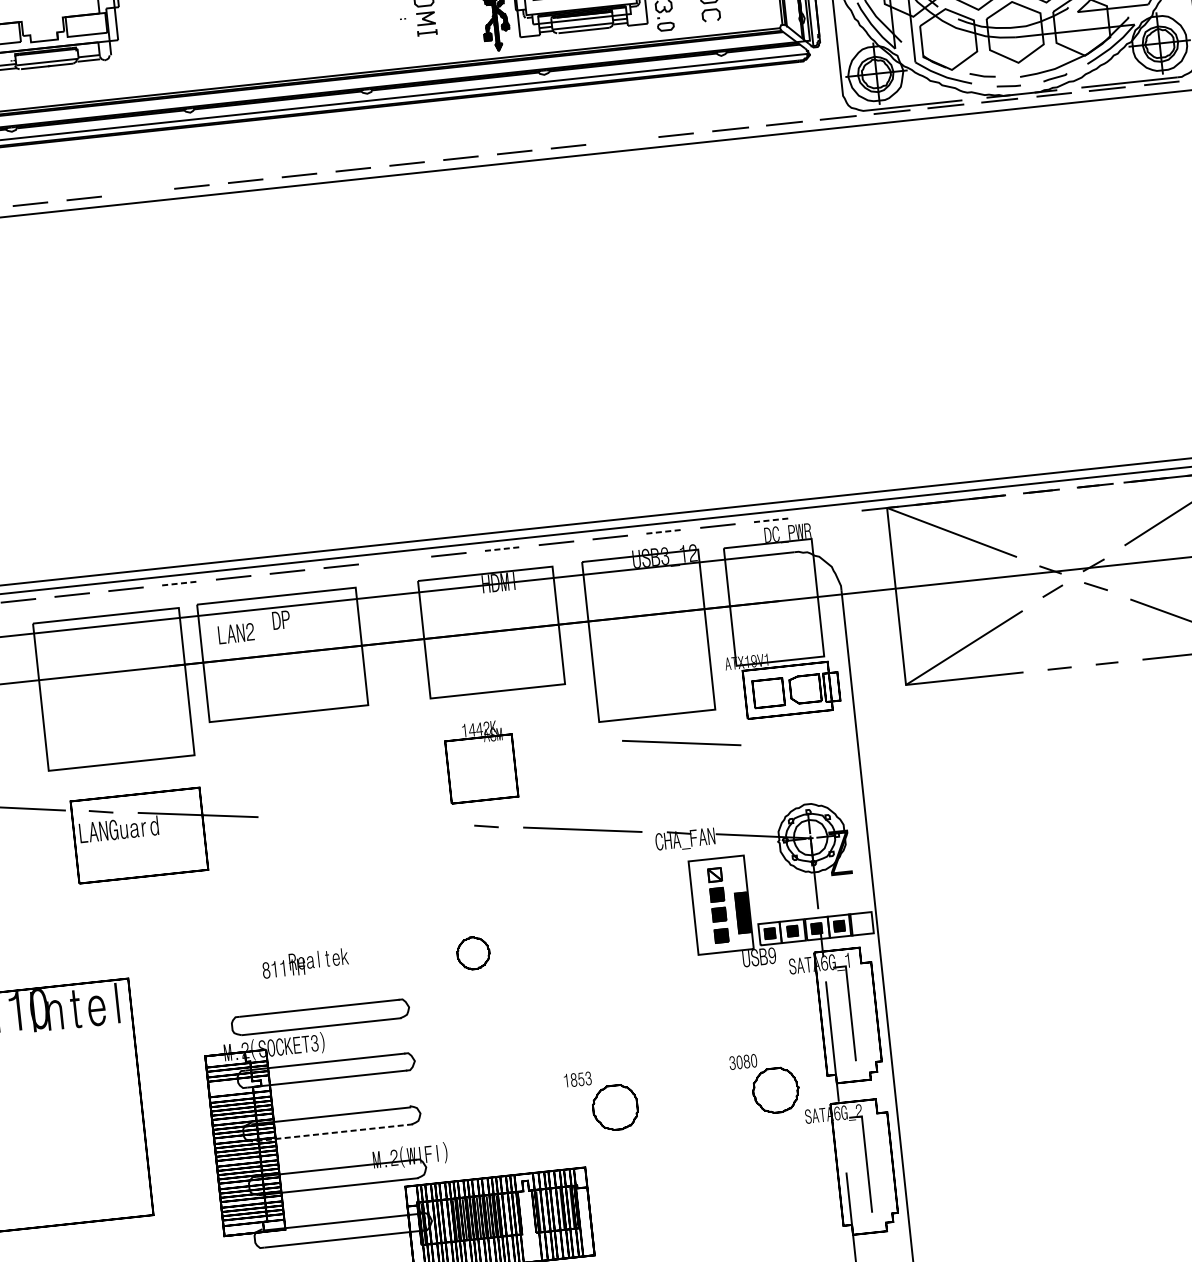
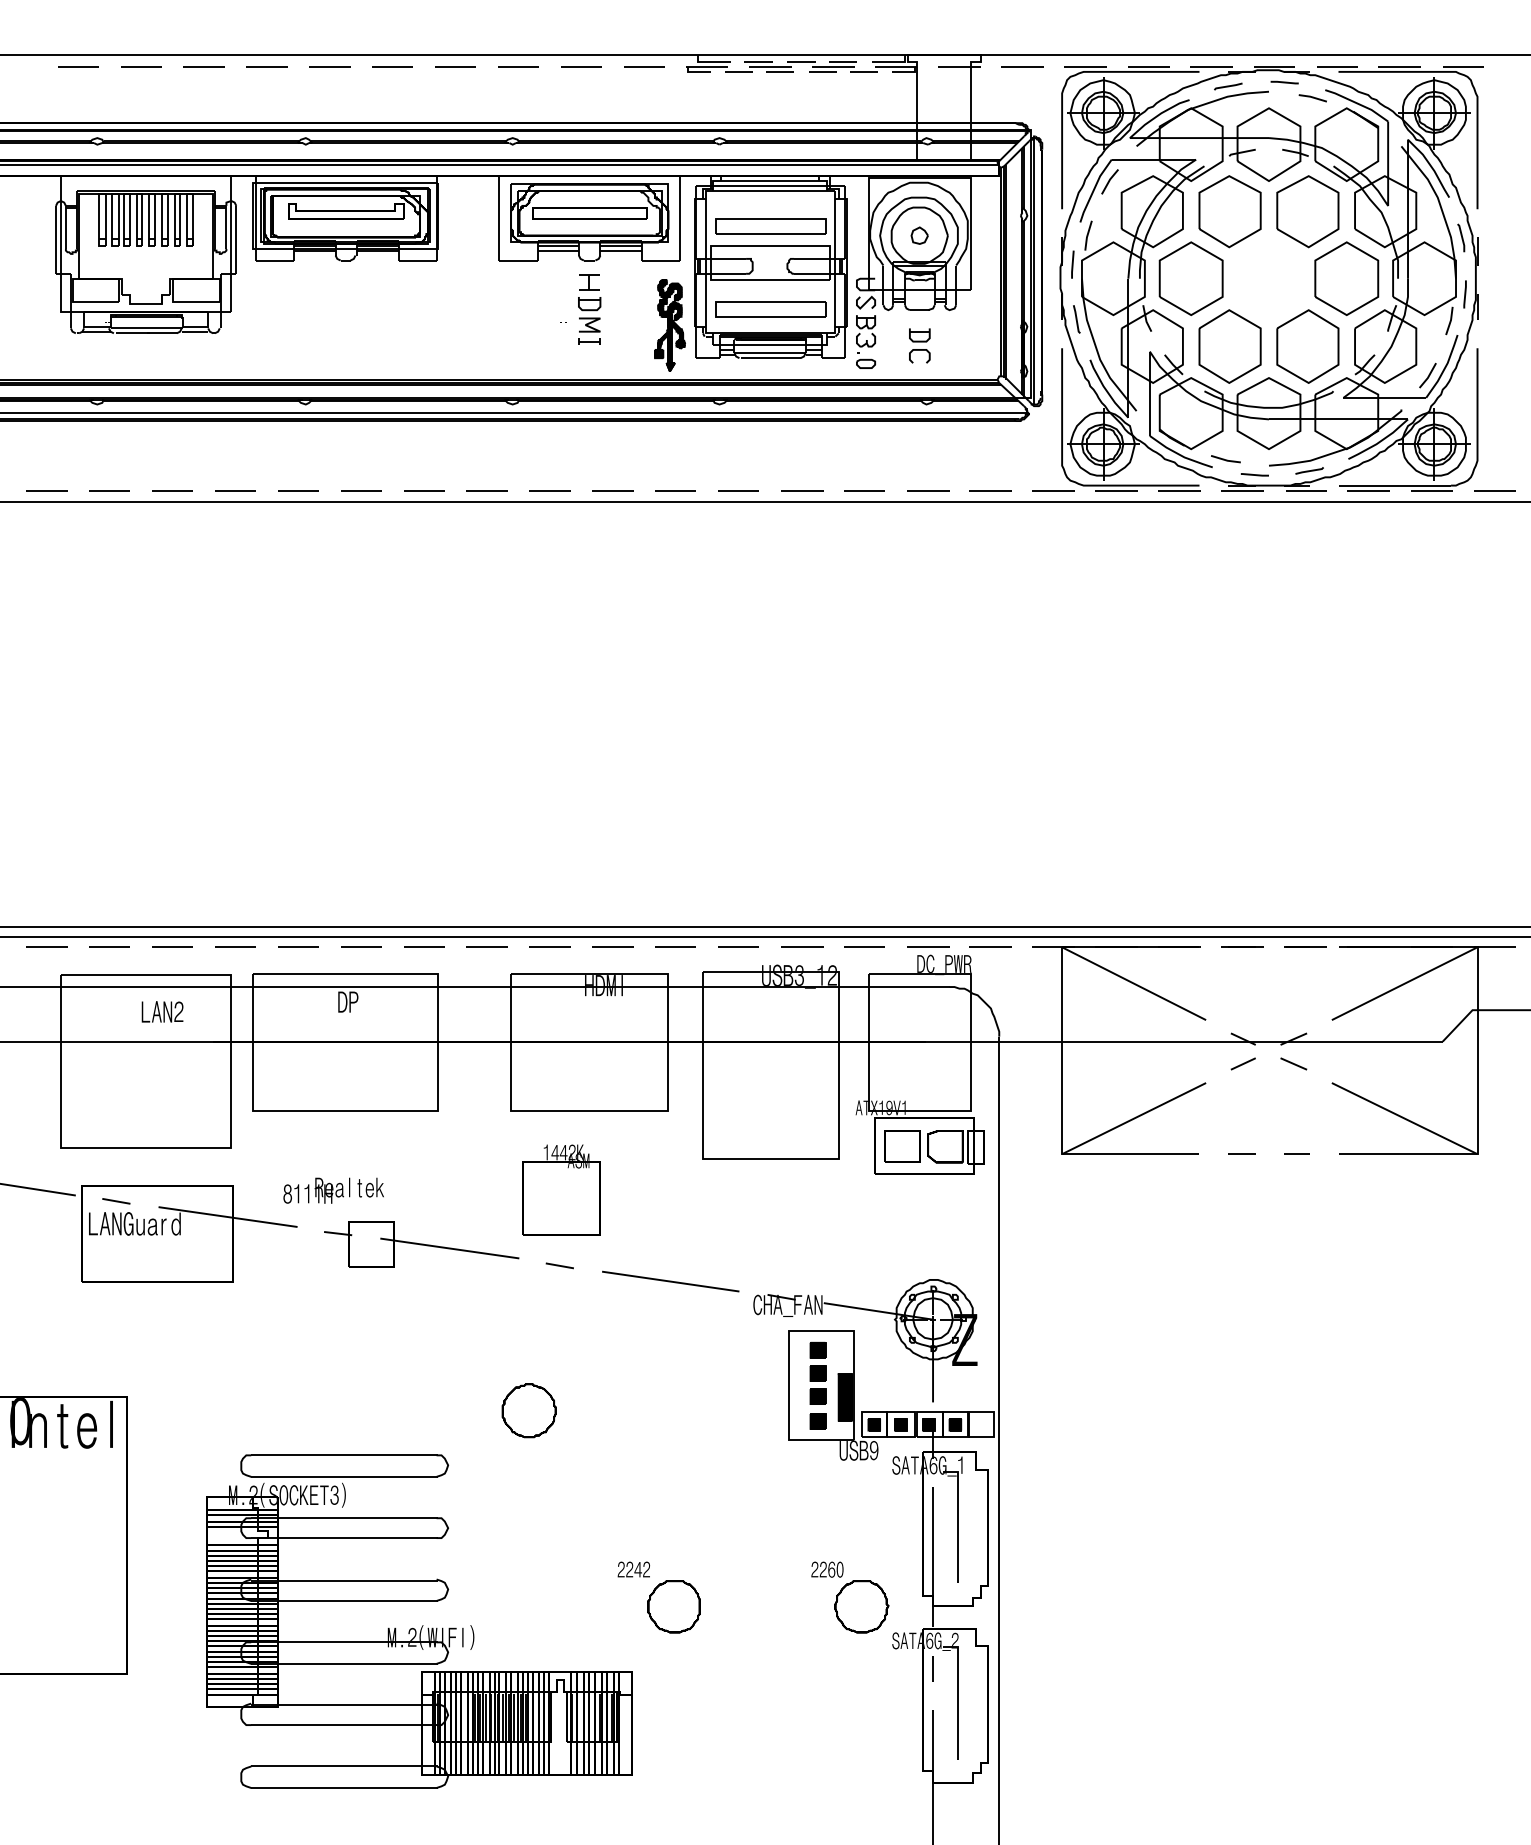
line: (623, 140) -> (802, 490), added
line: (138, 192) -> (235, 490), added
line: (825, 513) -> (990, 946), added
line: (772, 520) -> (928, 947), dashed -> solid
line: (664, 531) -> (802, 947), dashed -> solid
line: (502, 549) -> (612, 947), dashed -> solid
line: (394, 559) -> (486, 946), added
line: (179, 583) -> (235, 947), dashed -> solid
text: (236, 633) -> (162, 1011), moved
line: (681, 742) -> (795, 1193), removed
part: (366, 820) -> (421, 1244), added
fill: (714, 874) -> (817, 1349), added
part: (472, 953) -> (528, 1410), size x1.43
text: (305, 963) -> (333, 1190), moved
text: (739, 1062) -> (823, 1569), 3080 -> 2260
text: (577, 1079) -> (633, 1569), 1853 -> 2242
line: (332, 1132) -> (344, 1600), dashed -> solid
line: (842, 1136) -> (932, 1668), added

